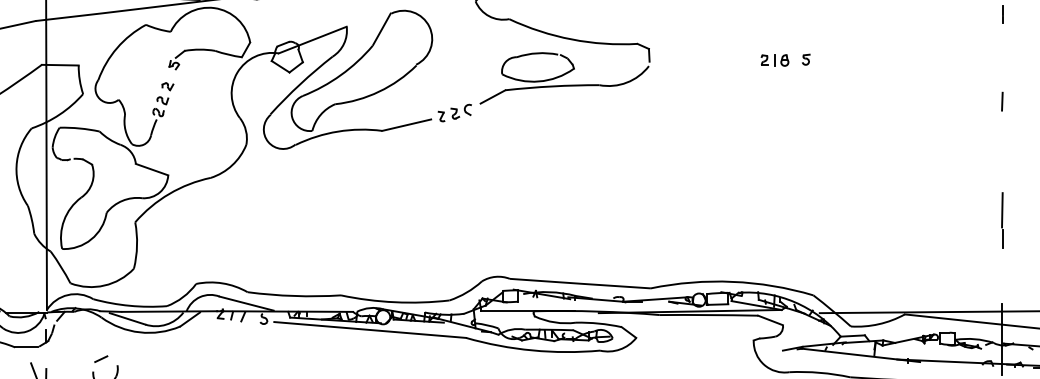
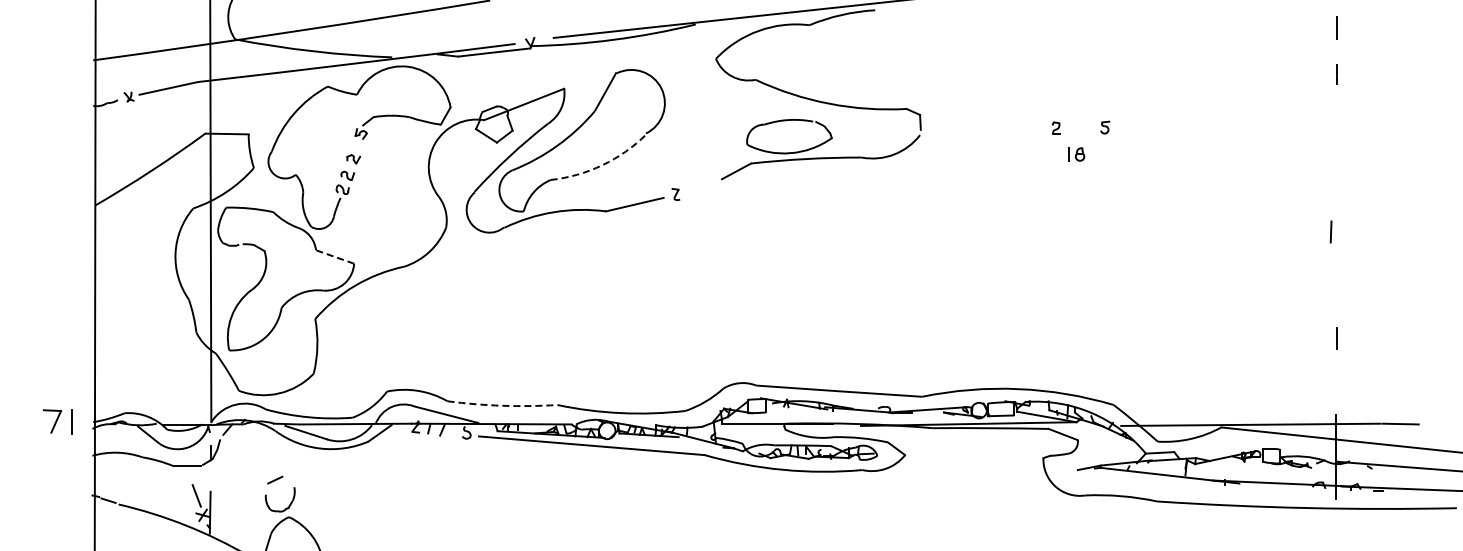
part: (781, 60) -> (1076, 154), moved
arc: (379, 91) -> (602, 165), solid -> dashed
line: (1001, 101) -> (1330, 231), moved
part: (460, 111) -> (698, 188), removed
line: (151, 169) -> (334, 256), solid -> dashed
line: (1001, 209) -> (1335, 304), removed
arc: (294, 295) -> (502, 405), solid -> dashed

